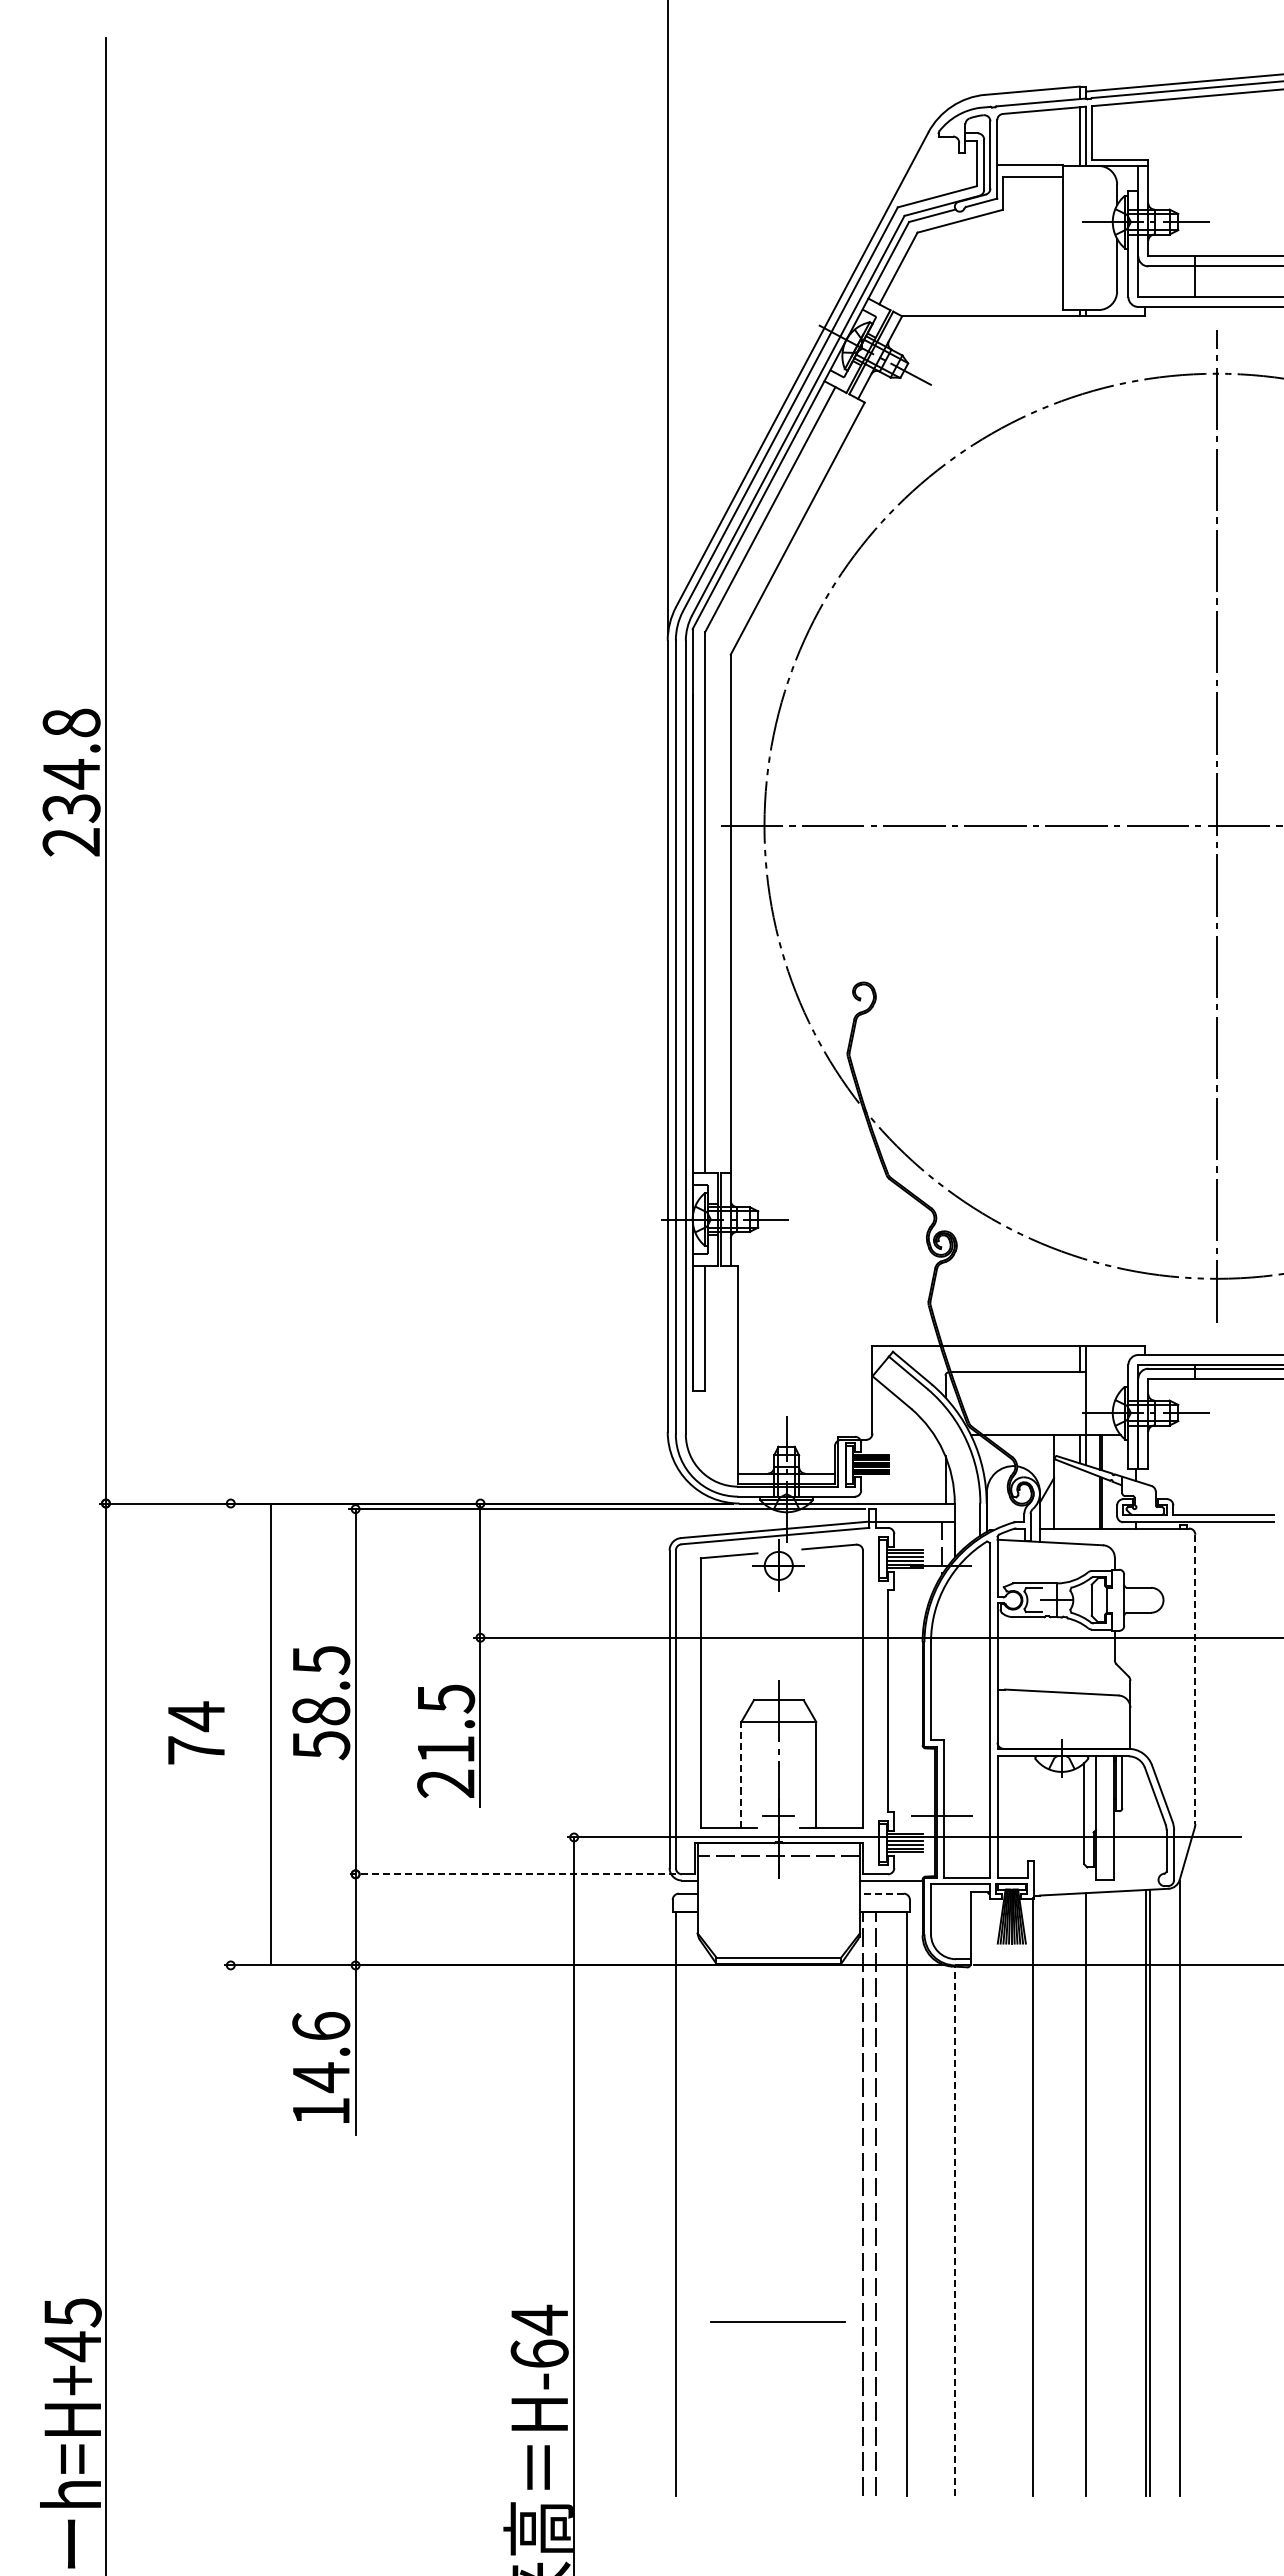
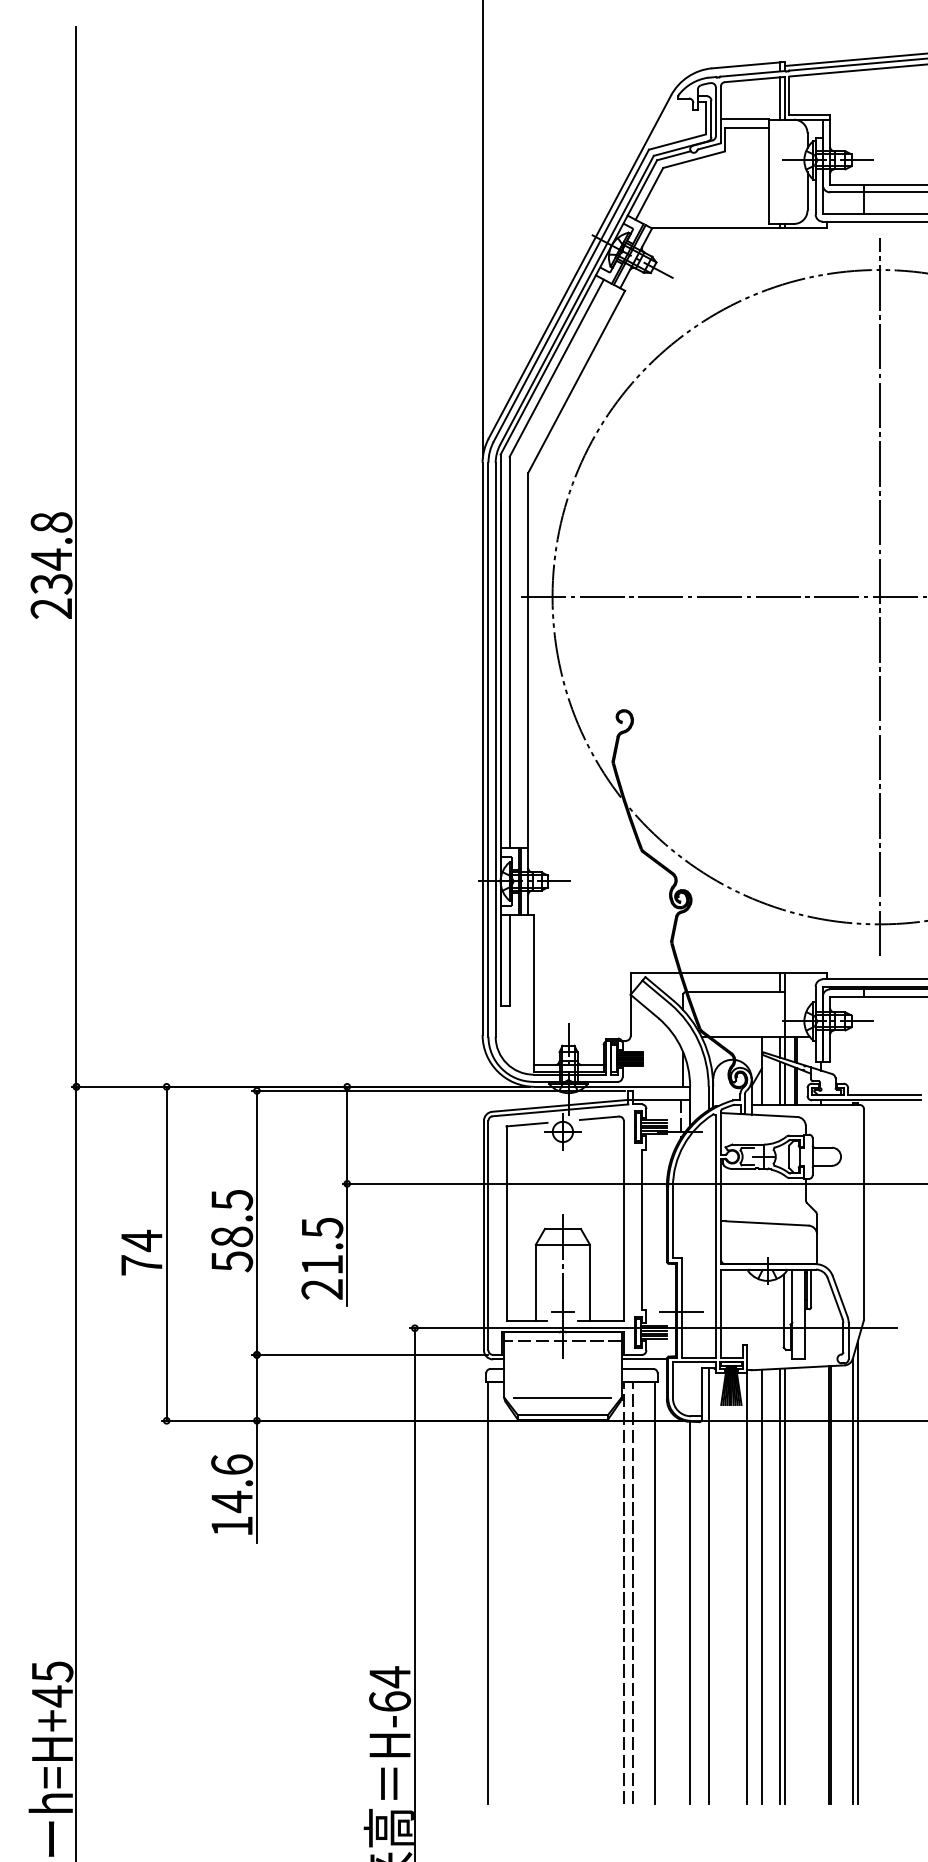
line: (1079, 1498) -> (780, 1083), added
line: (1085, 1499) -> (784, 1083), added
line: (1195, 1679) -> (864, 1214), dashed -> solid
line: (270, 1734) -> (166, 1253), moved
line: (741, 1774) -> (535, 1282), dashed -> solid
line: (512, 1874) -> (370, 1355), dashed -> solid
line: (881, 1893) -> (637, 1368), dashed -> solid
line: (1187, 2175) -> (858, 1572), added
line: (980, 2194) -> (708, 1586), added
line: (1079, 2194) -> (780, 1586), added
line: (1054, 2195) -> (762, 1587), added
line: (954, 2231) -> (689, 1613), dashed -> solid
line: (777, 2321) -> (561, 1396), moved

